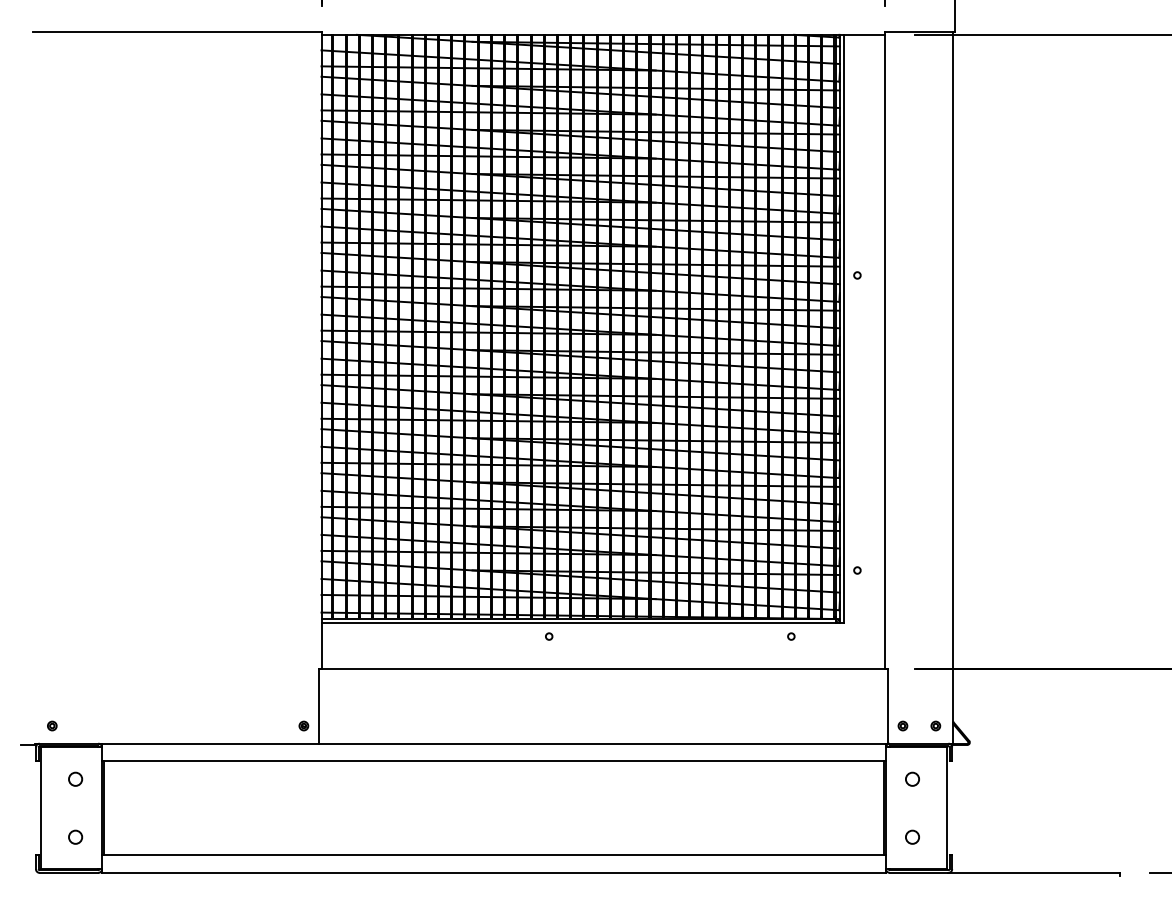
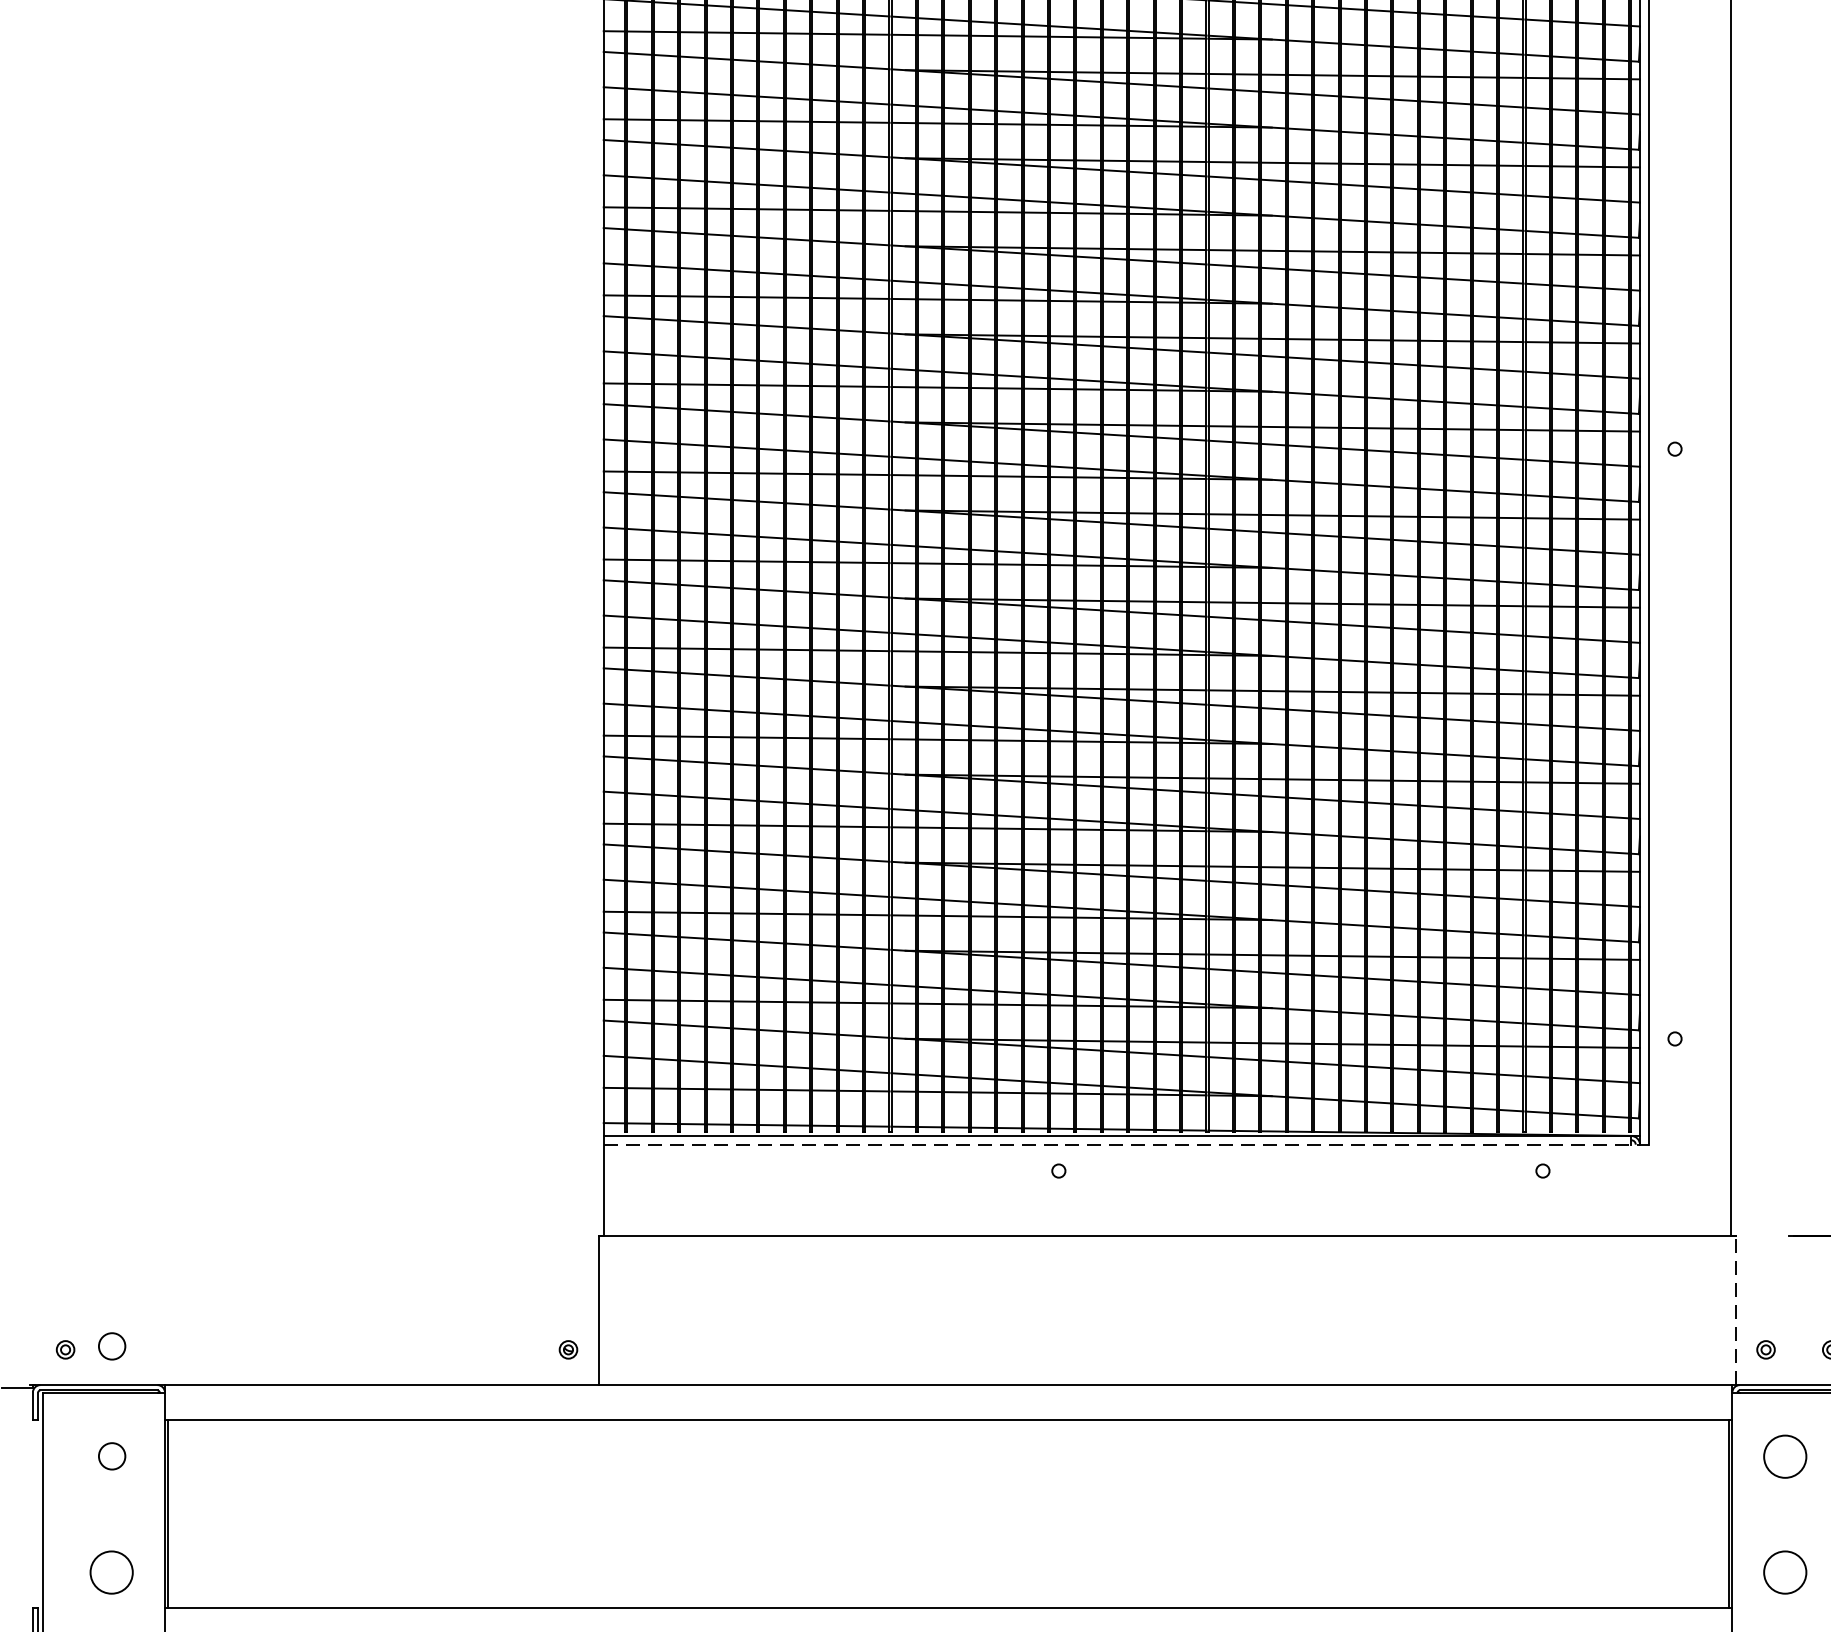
line: (583, 623) -> (1127, 1144), solid -> dashed
line: (887, 705) -> (1735, 1308), solid -> dashed
circle: (75, 723) -> (111, 1344), added
circle: (912, 778) -> (1785, 1454), size x1.6
circle: (75, 836) -> (111, 1570), size x1.6
circle: (912, 836) -> (1785, 1570), size x1.6

